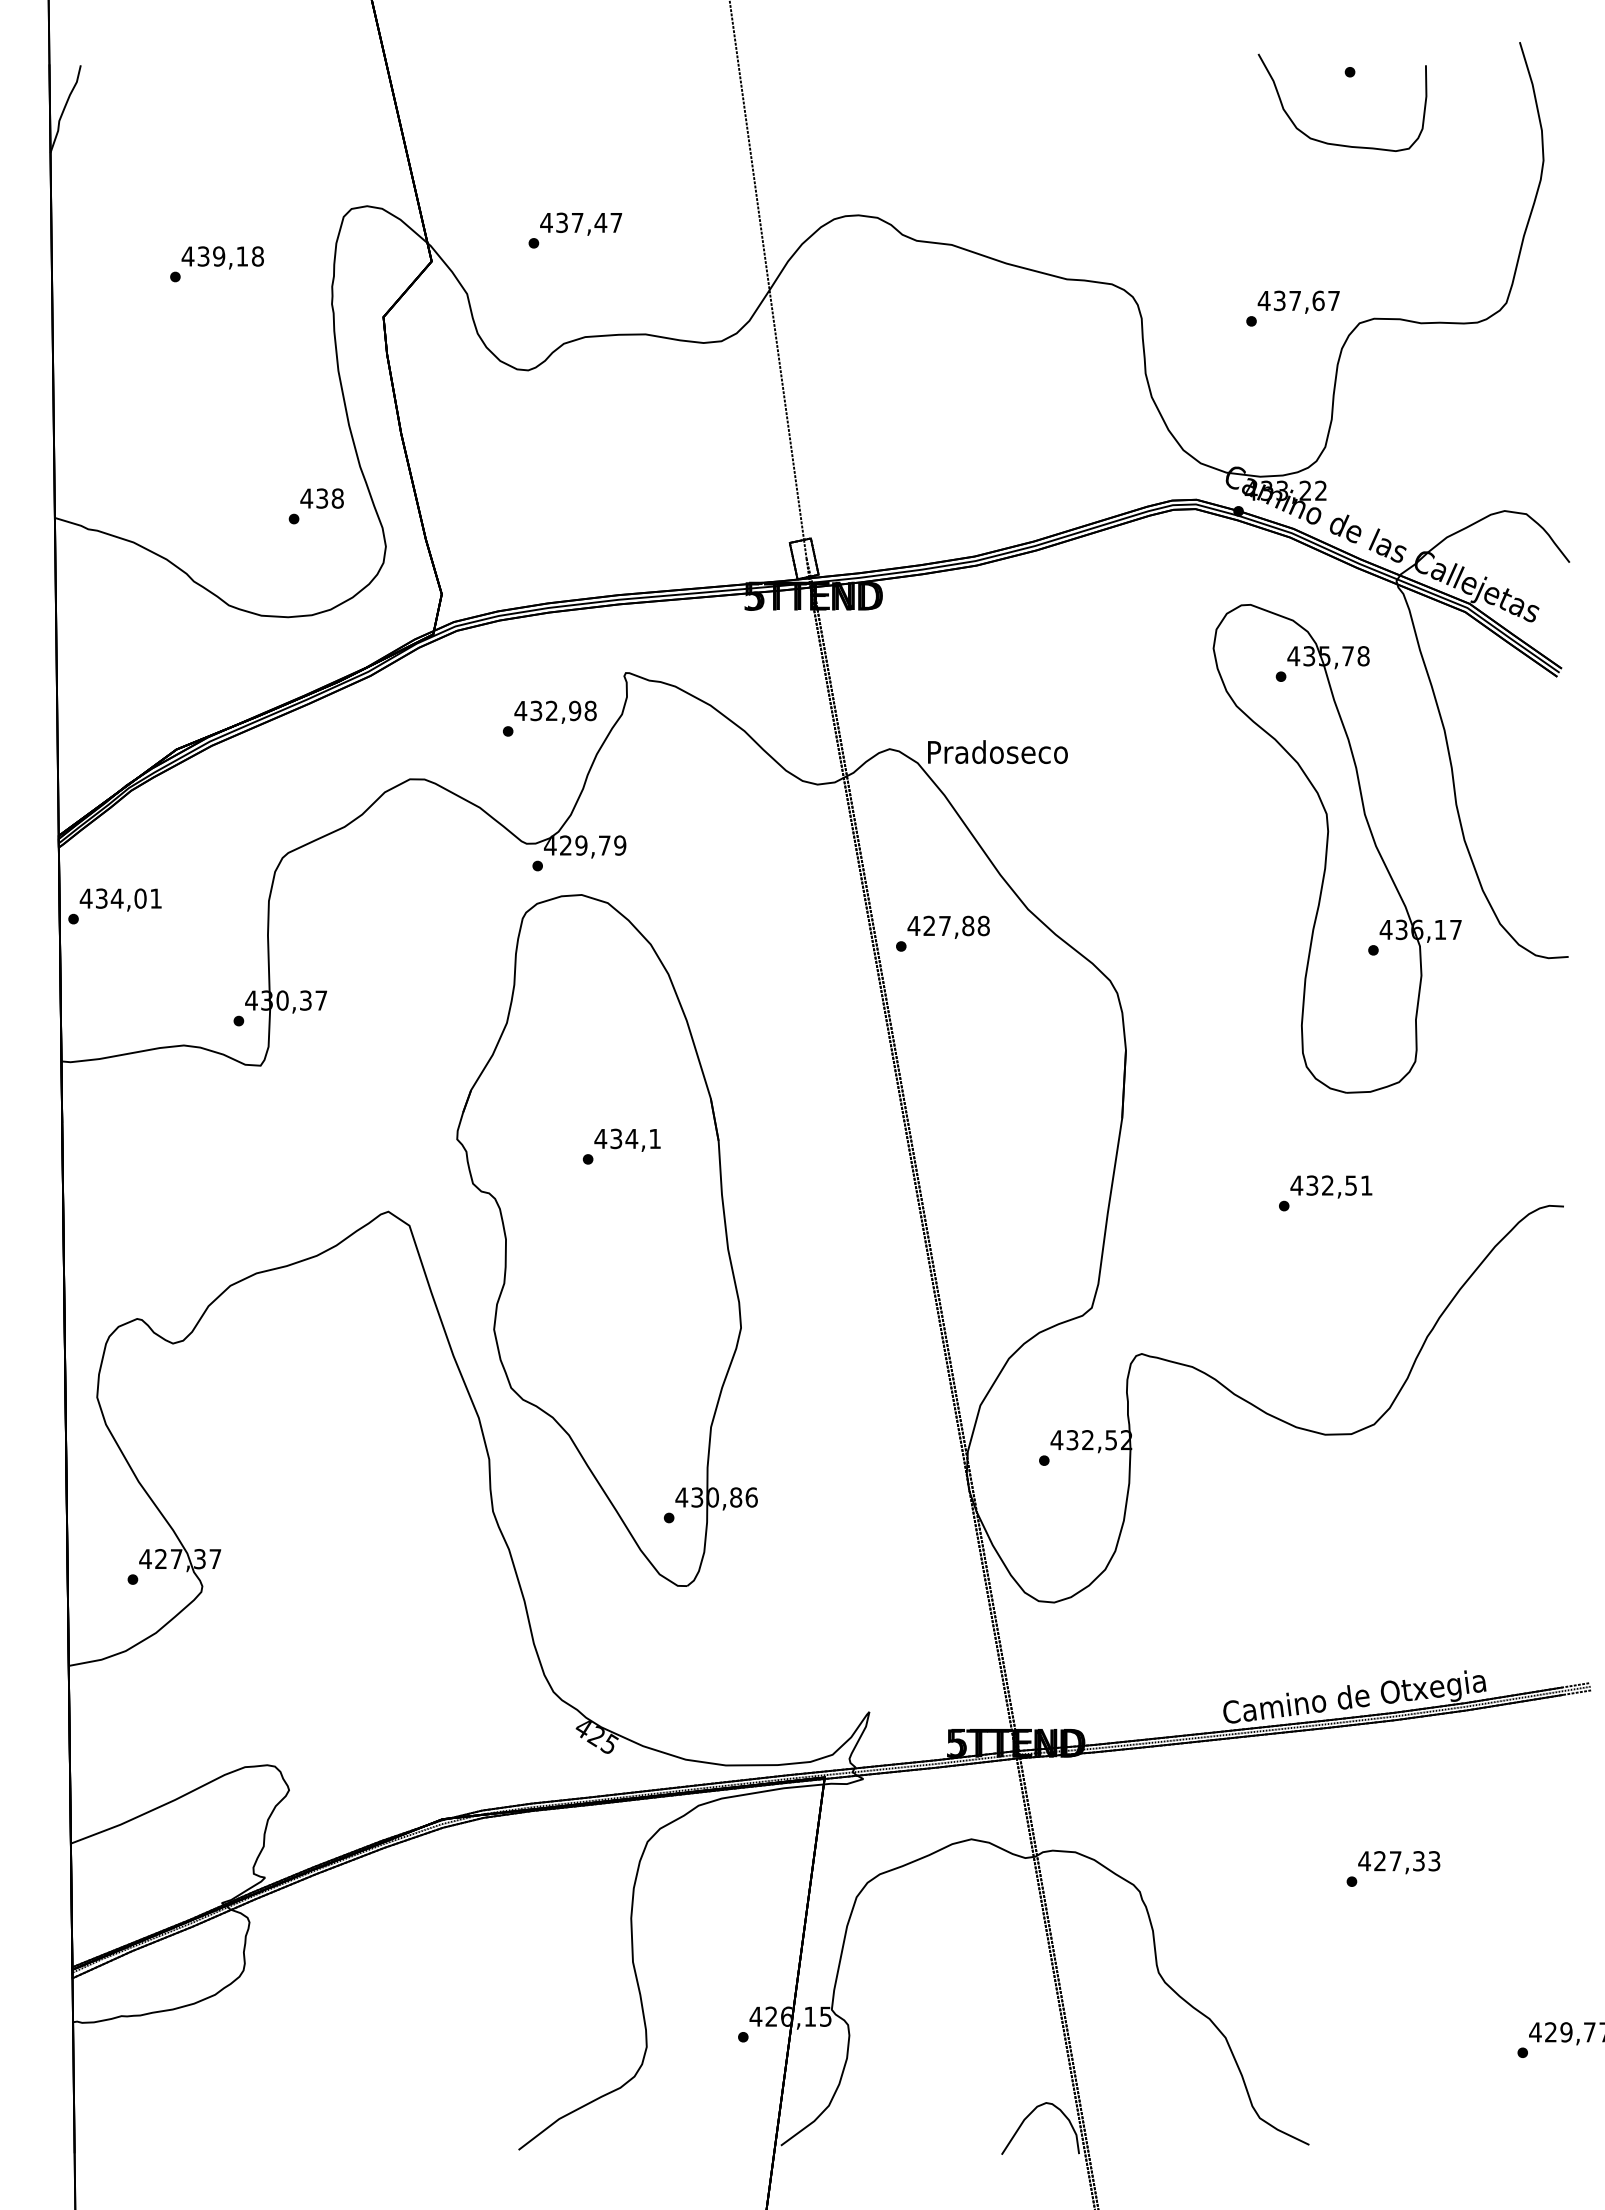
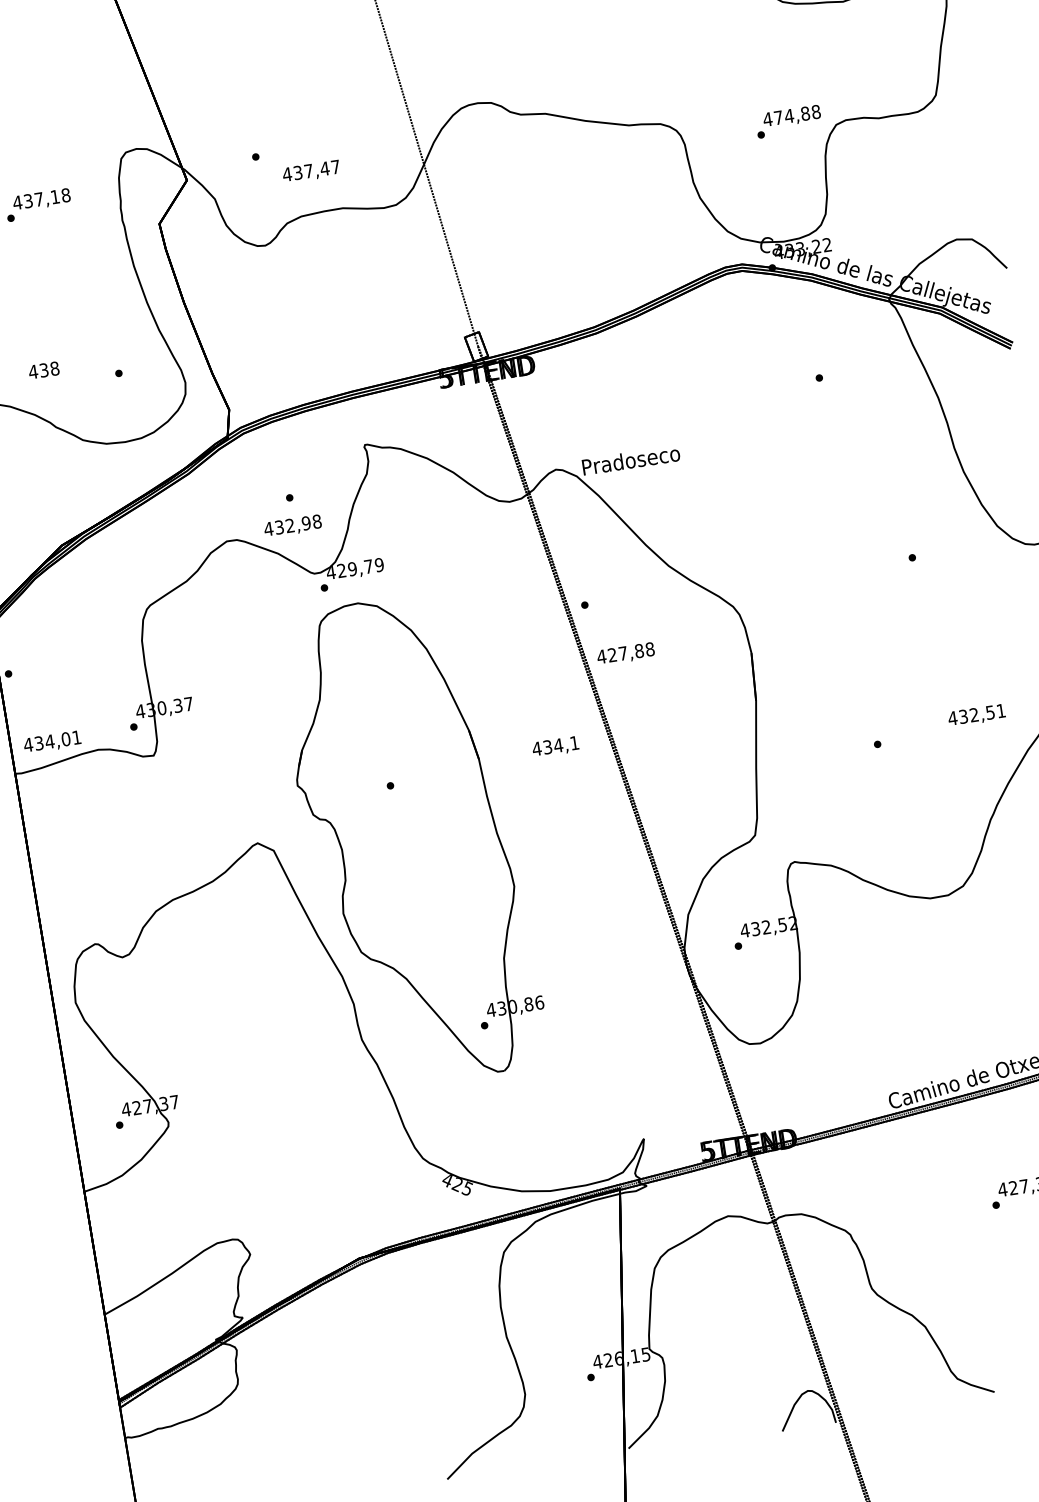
text: (581, 223) -> (311, 171), moved
text: (219, 256) -> (39, 199), 439,18 -> 437,18
text: (1307, 300) -> (797, 114), 437,67 -> 474,88
text: (321, 498) -> (43, 370), moved
text: (555, 711) -> (292, 525), moved
part: (1336, 848) -> (875, 491), removed
text: (120, 899) -> (52, 741), moved
text: (948, 926) -> (625, 653), moved
text: (627, 1139) -> (555, 746), moved
text: (1331, 1186) -> (976, 715), moved

